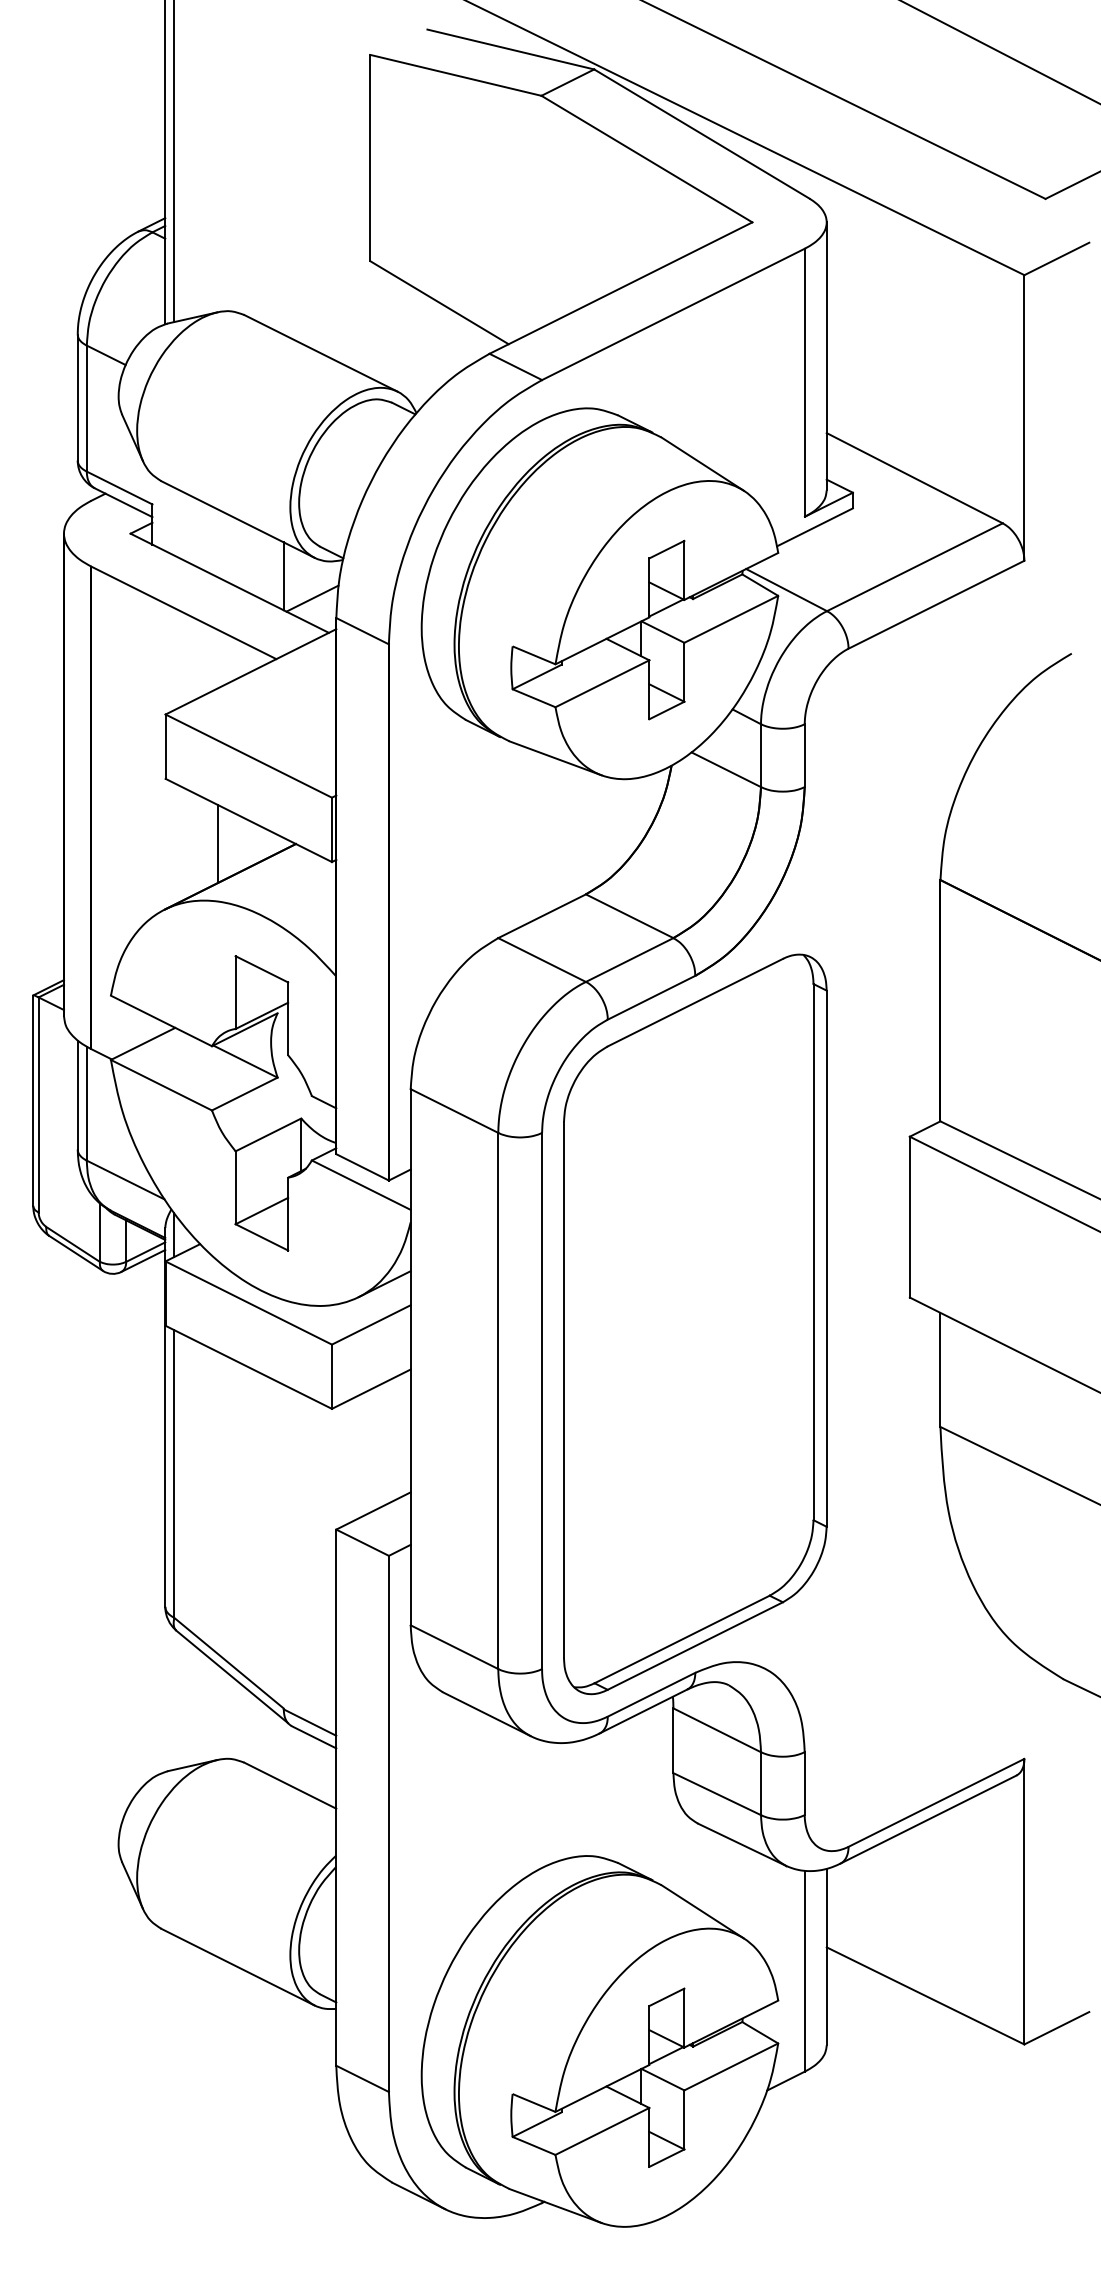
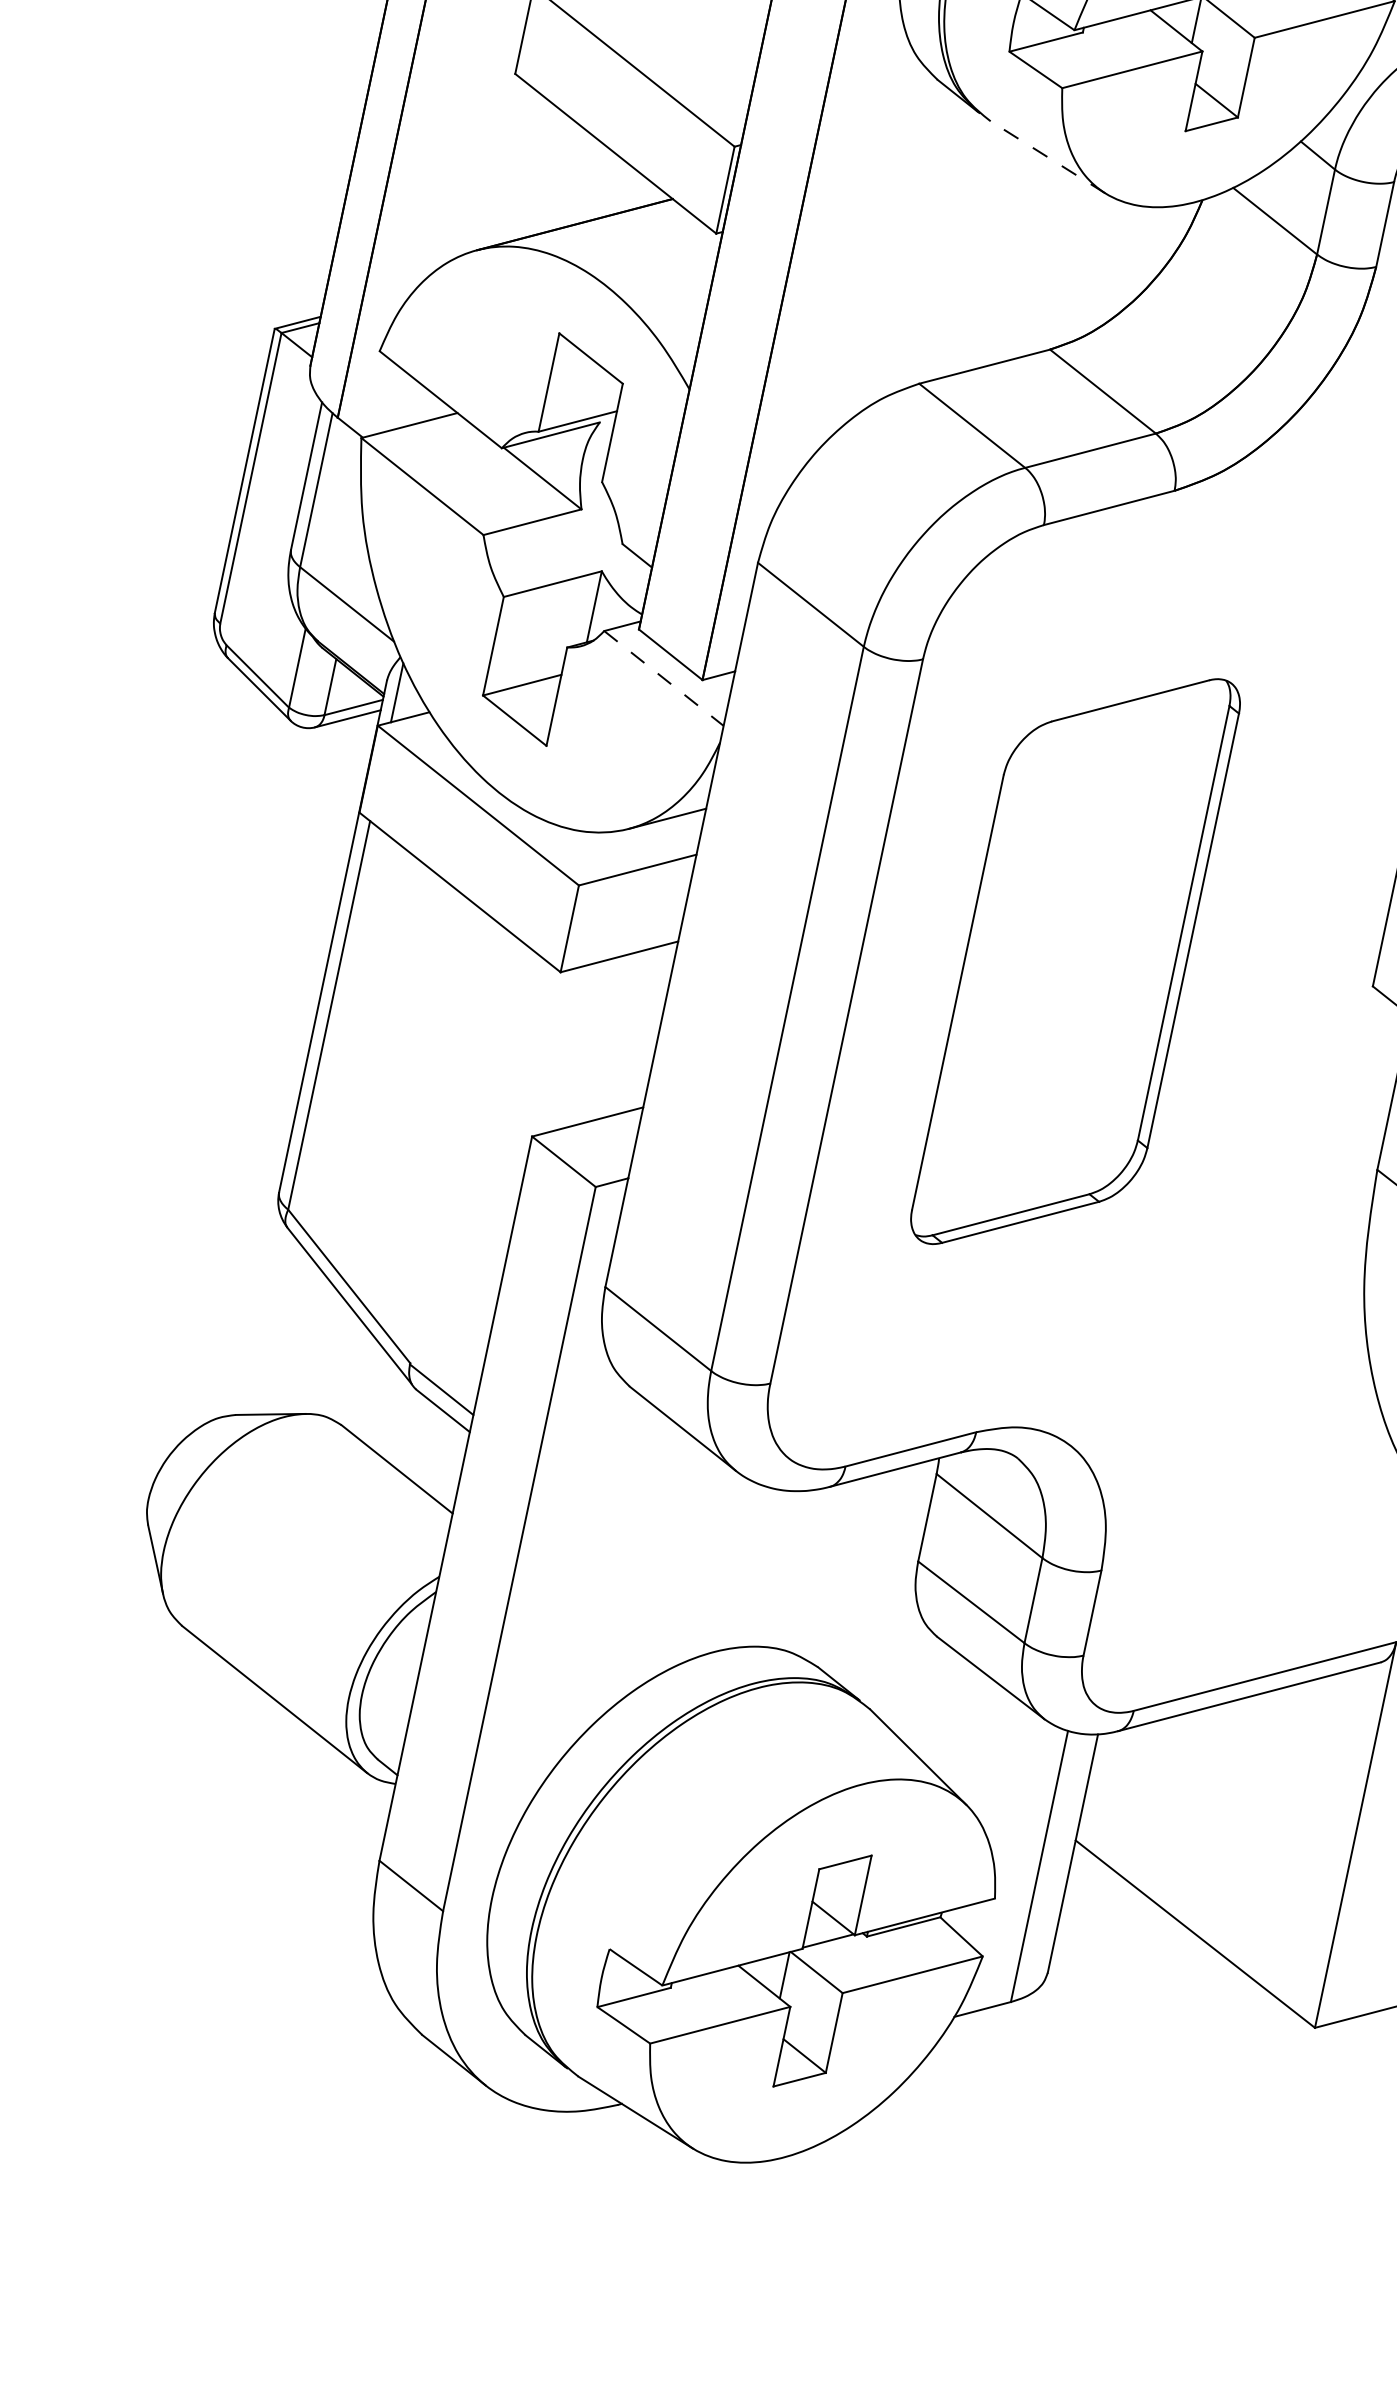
line: (555, 758) -> (1047, 157), solid -> dashed
line: (218, 843) -> (568, 176), removed
line: (361, 1185) -> (664, 678), solid -> dashed
part: (695, 1324) -> (1075, 961), size x0.6

